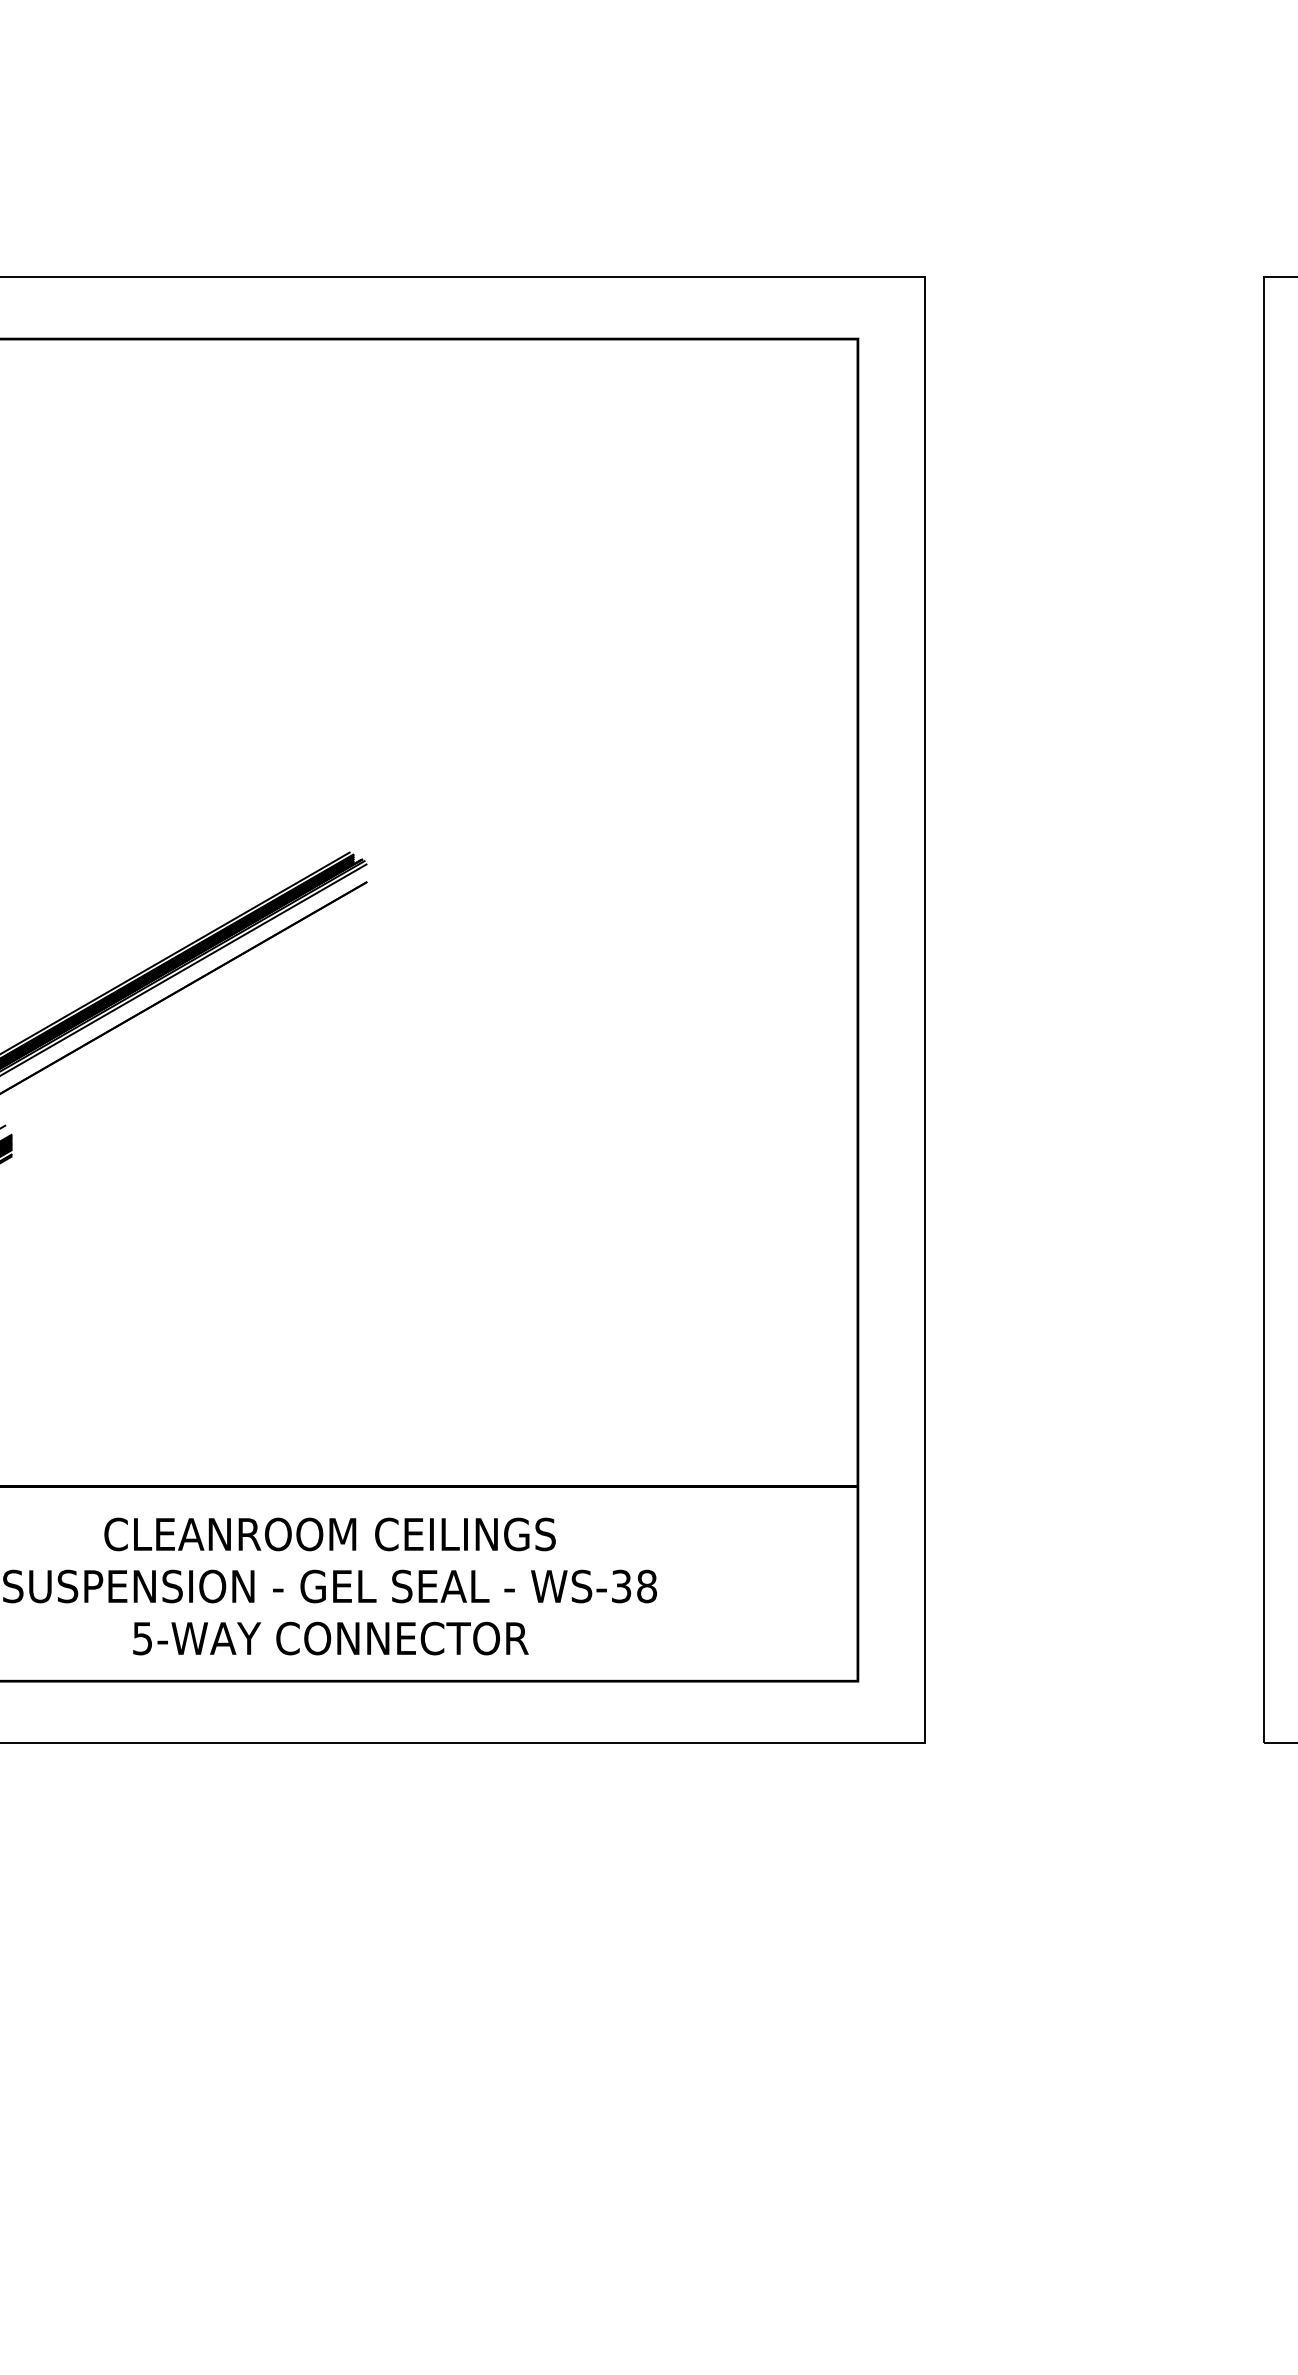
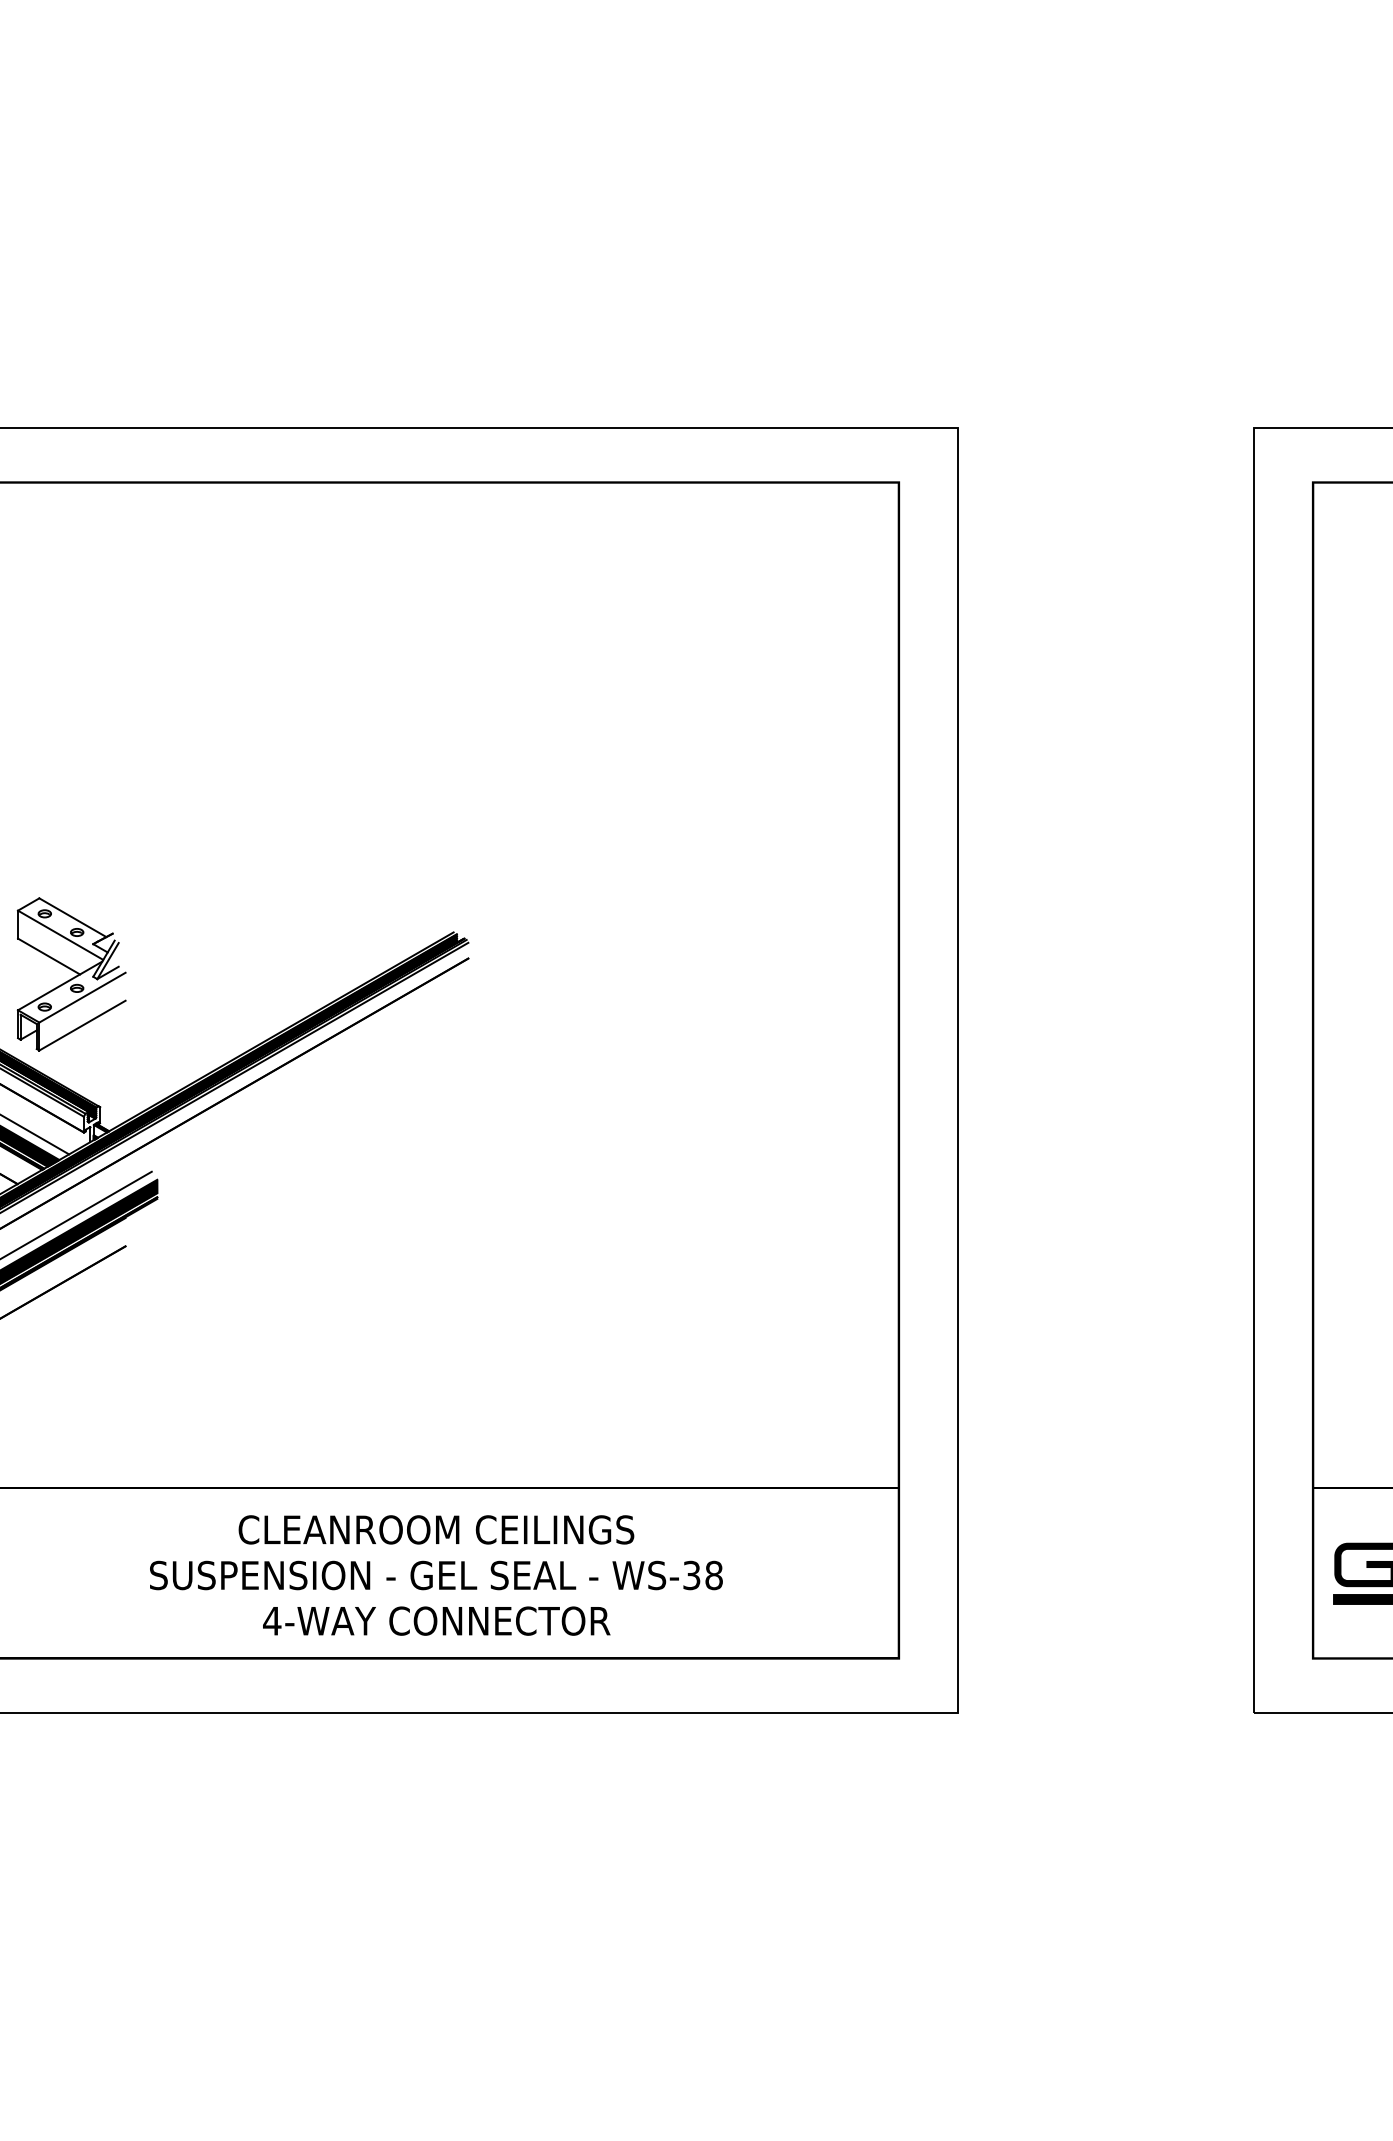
text: (142, 1639) -> (272, 1621), 5-WAY -> 4-WAY

